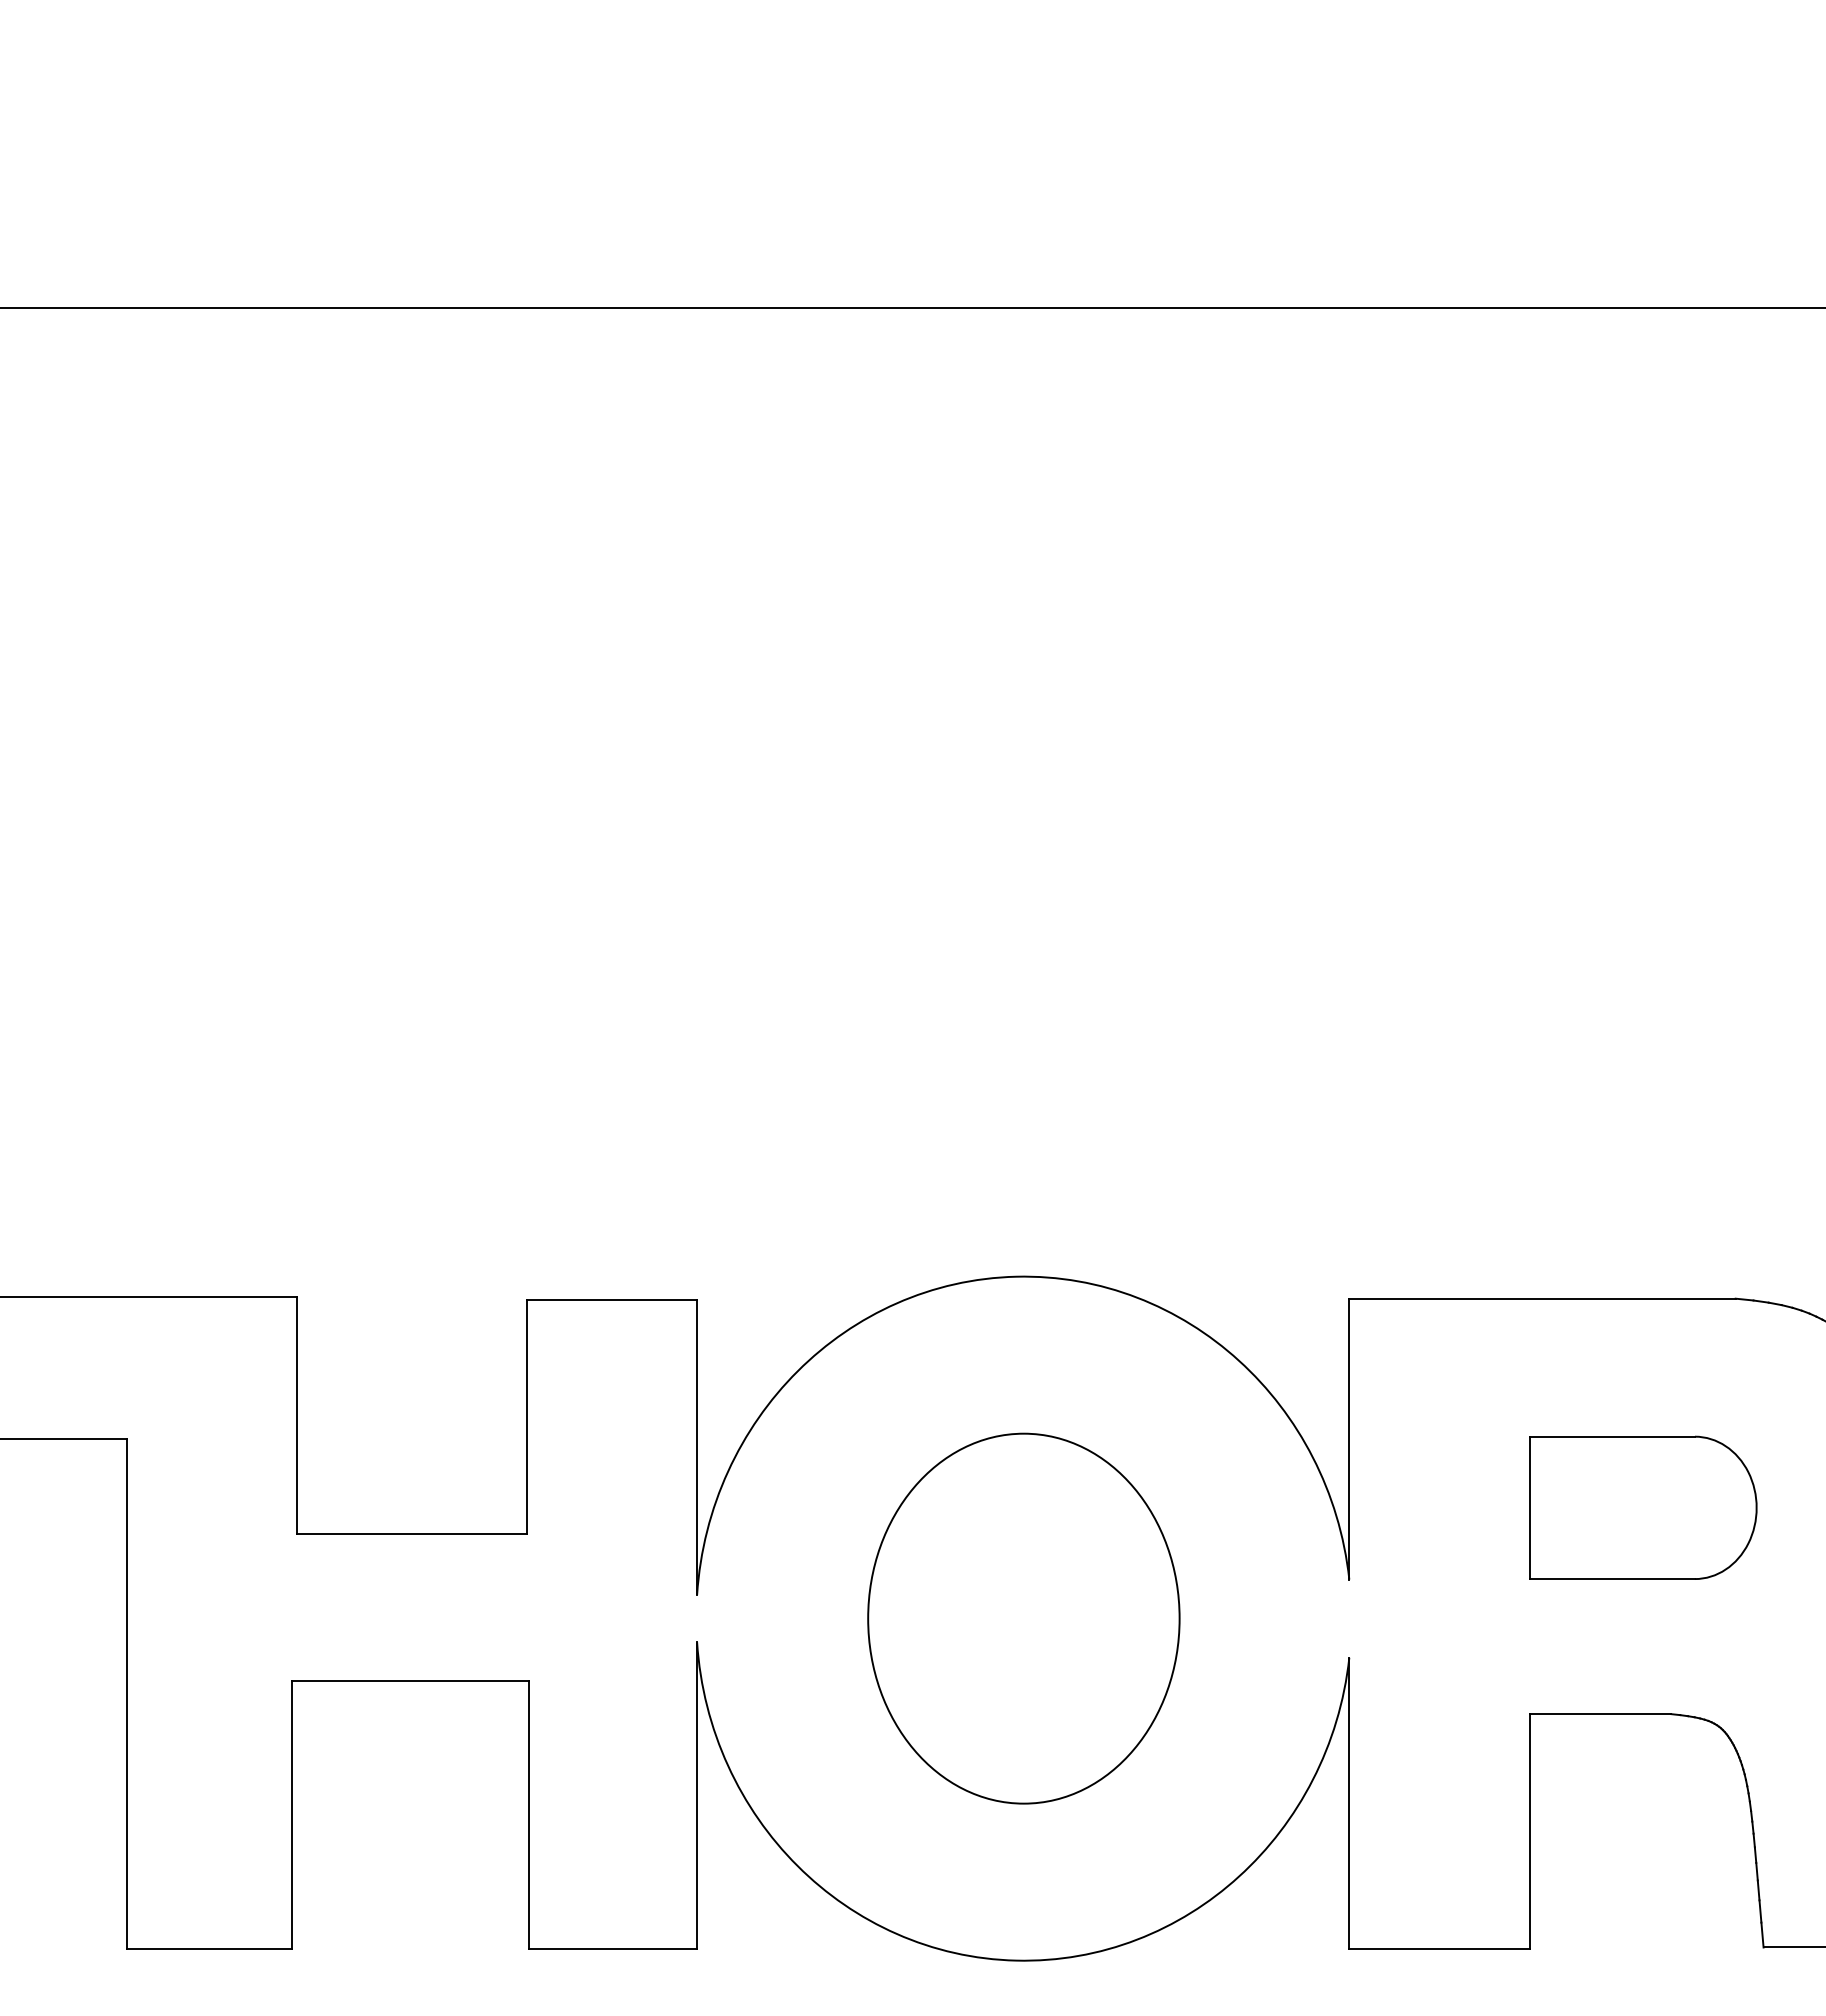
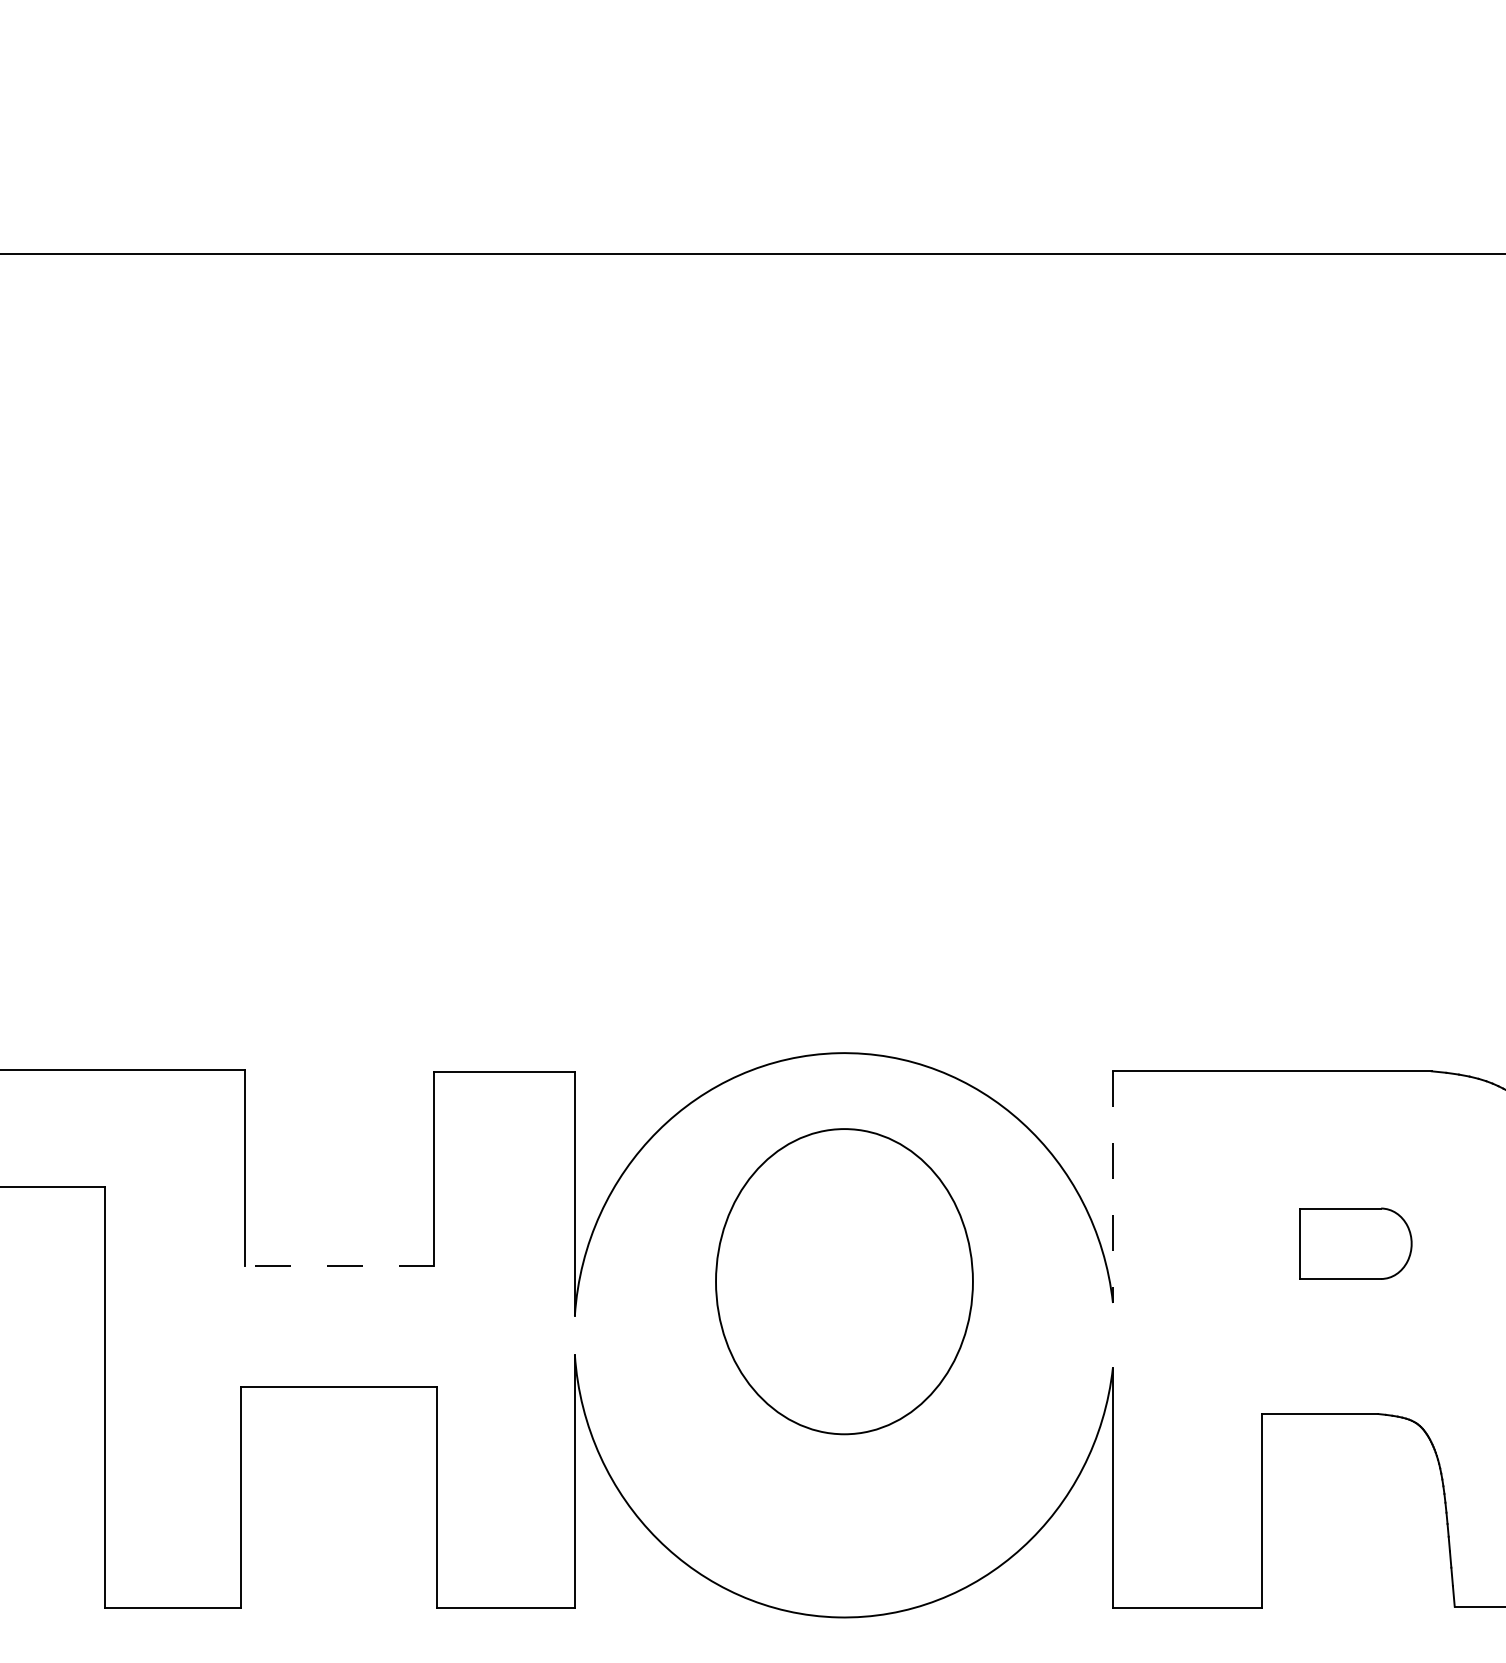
line: (1349, 1439) -> (1113, 1187), solid -> dashed
part: (1643, 1507) -> (1355, 1243), size x0.6
line: (412, 1534) -> (340, 1265), solid -> dashed
part: (1023, 1618) -> (844, 1281), moved

